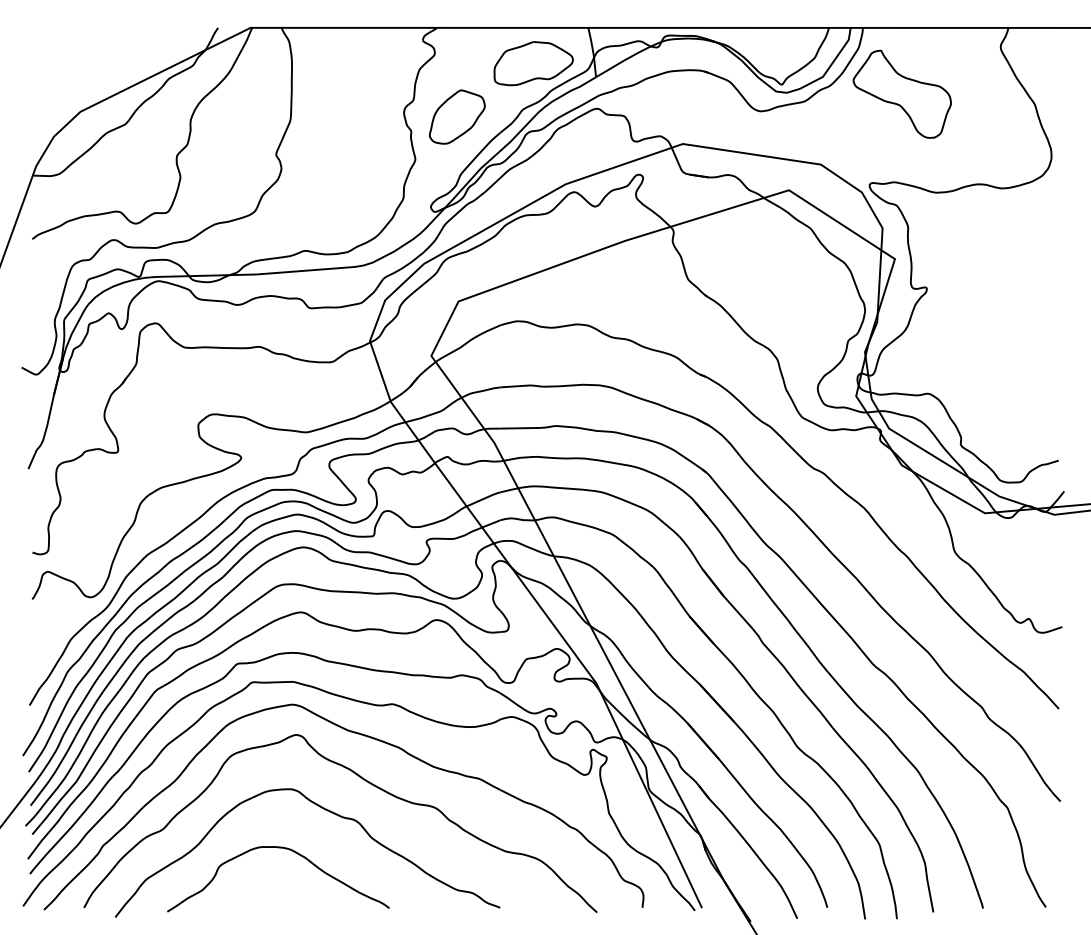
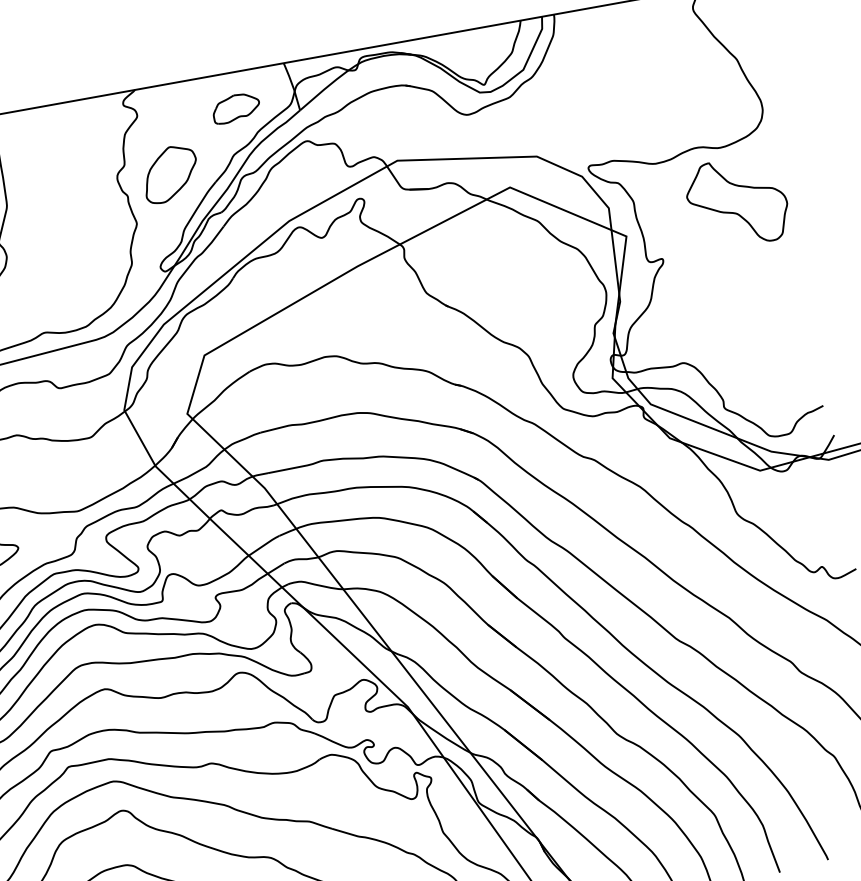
part: (533, 63) -> (236, 107), size x0.6
part: (901, 93) -> (736, 201), moved

